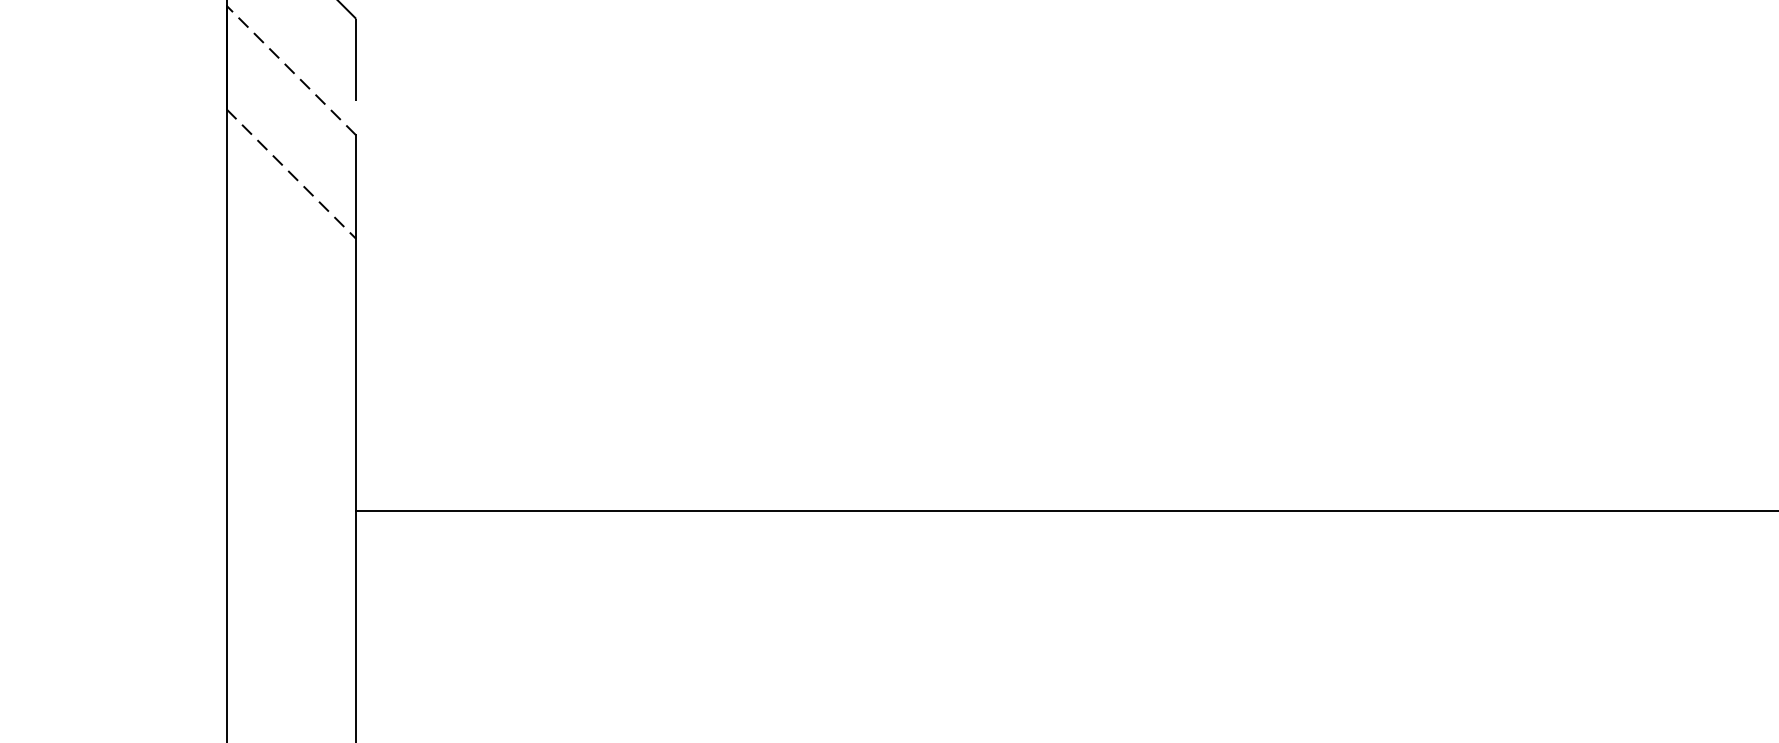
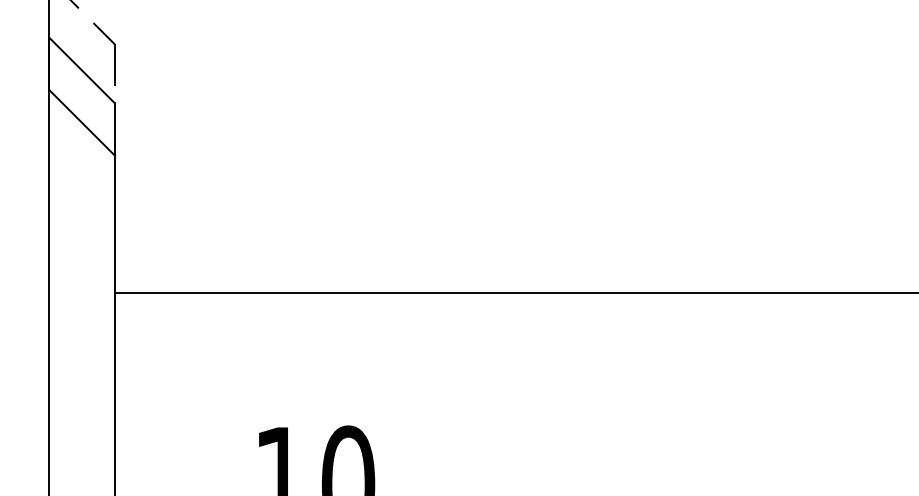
line: (290, 70) -> (81, 70), dashed -> solid
line: (292, 175) -> (82, 123), dashed -> solid

